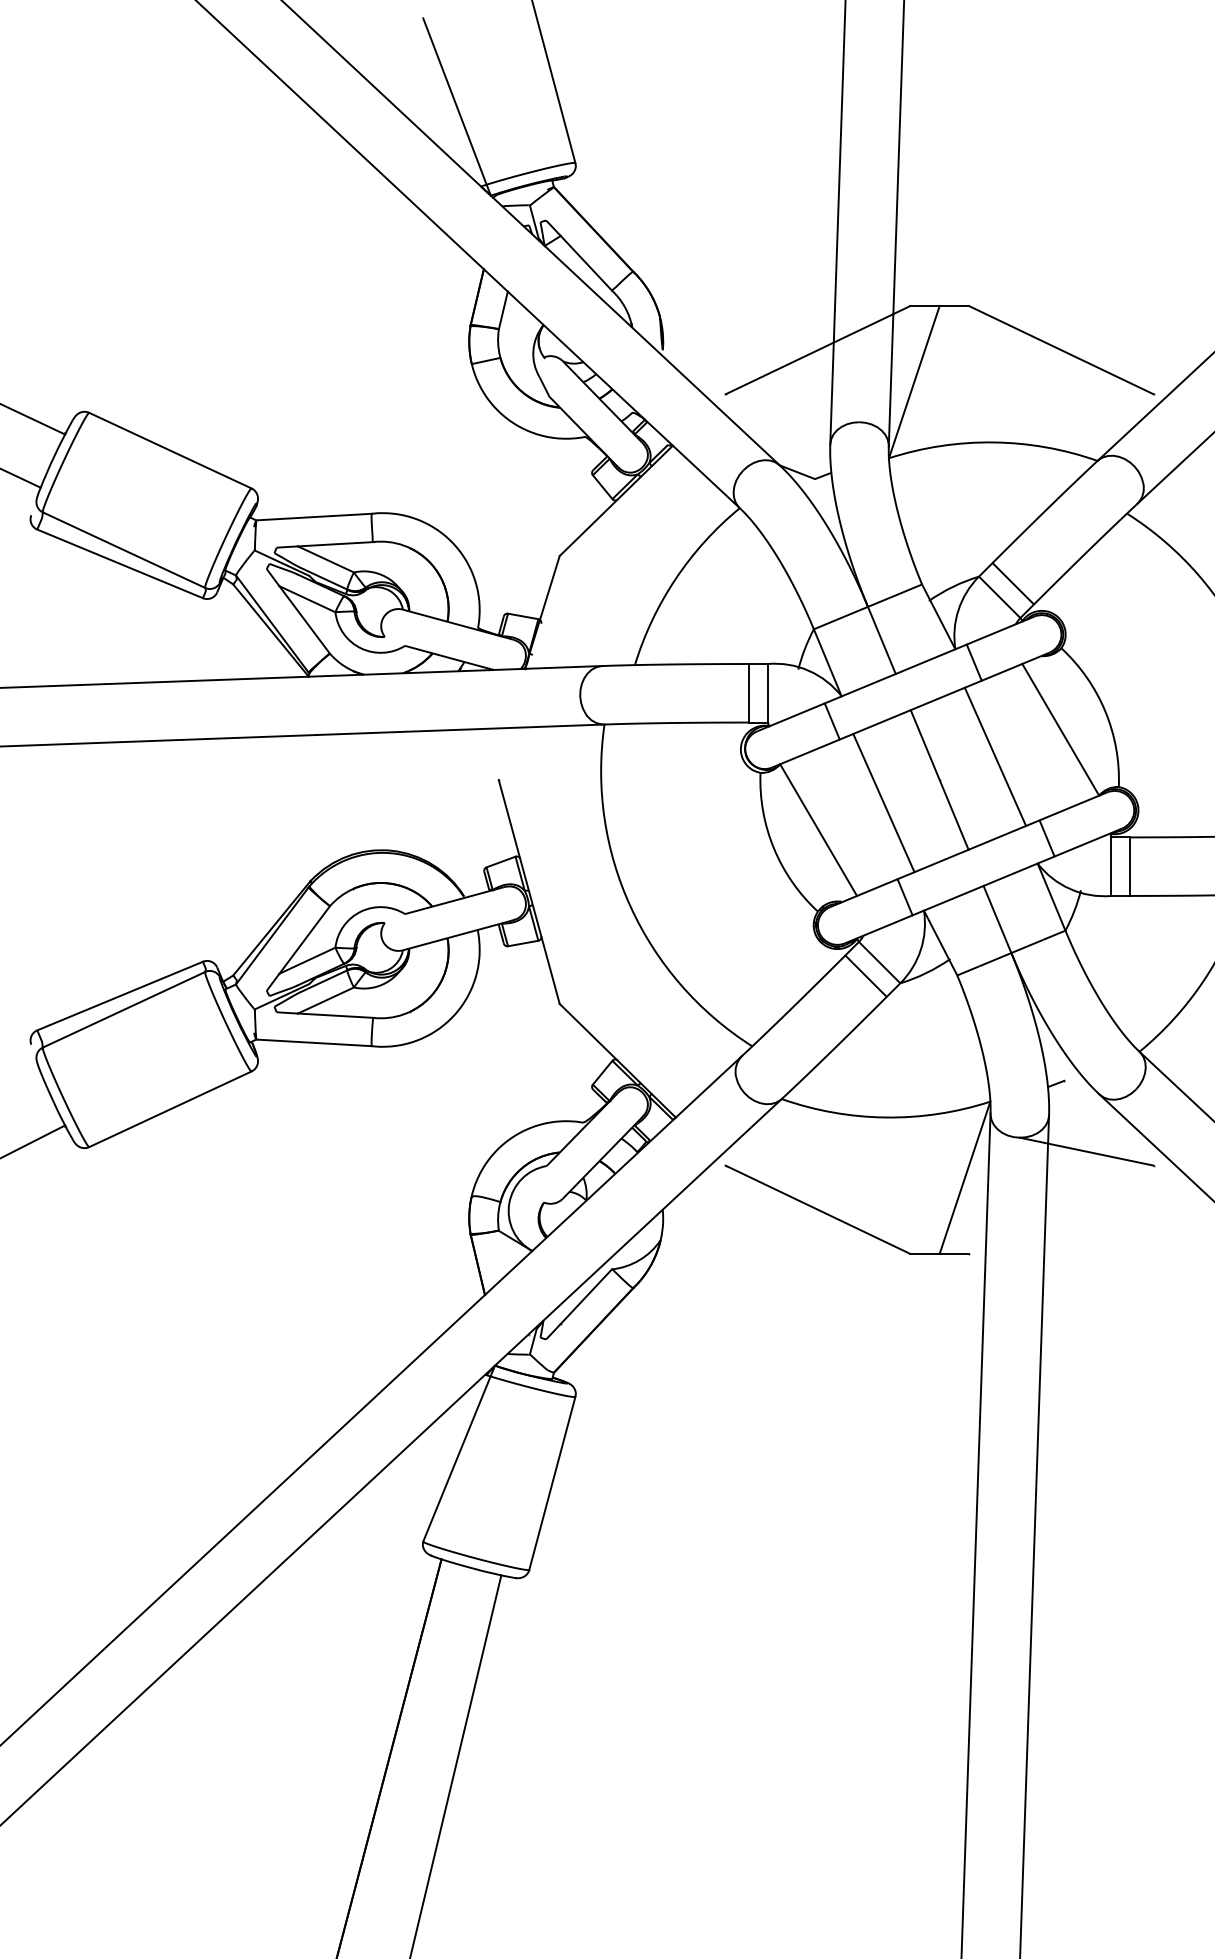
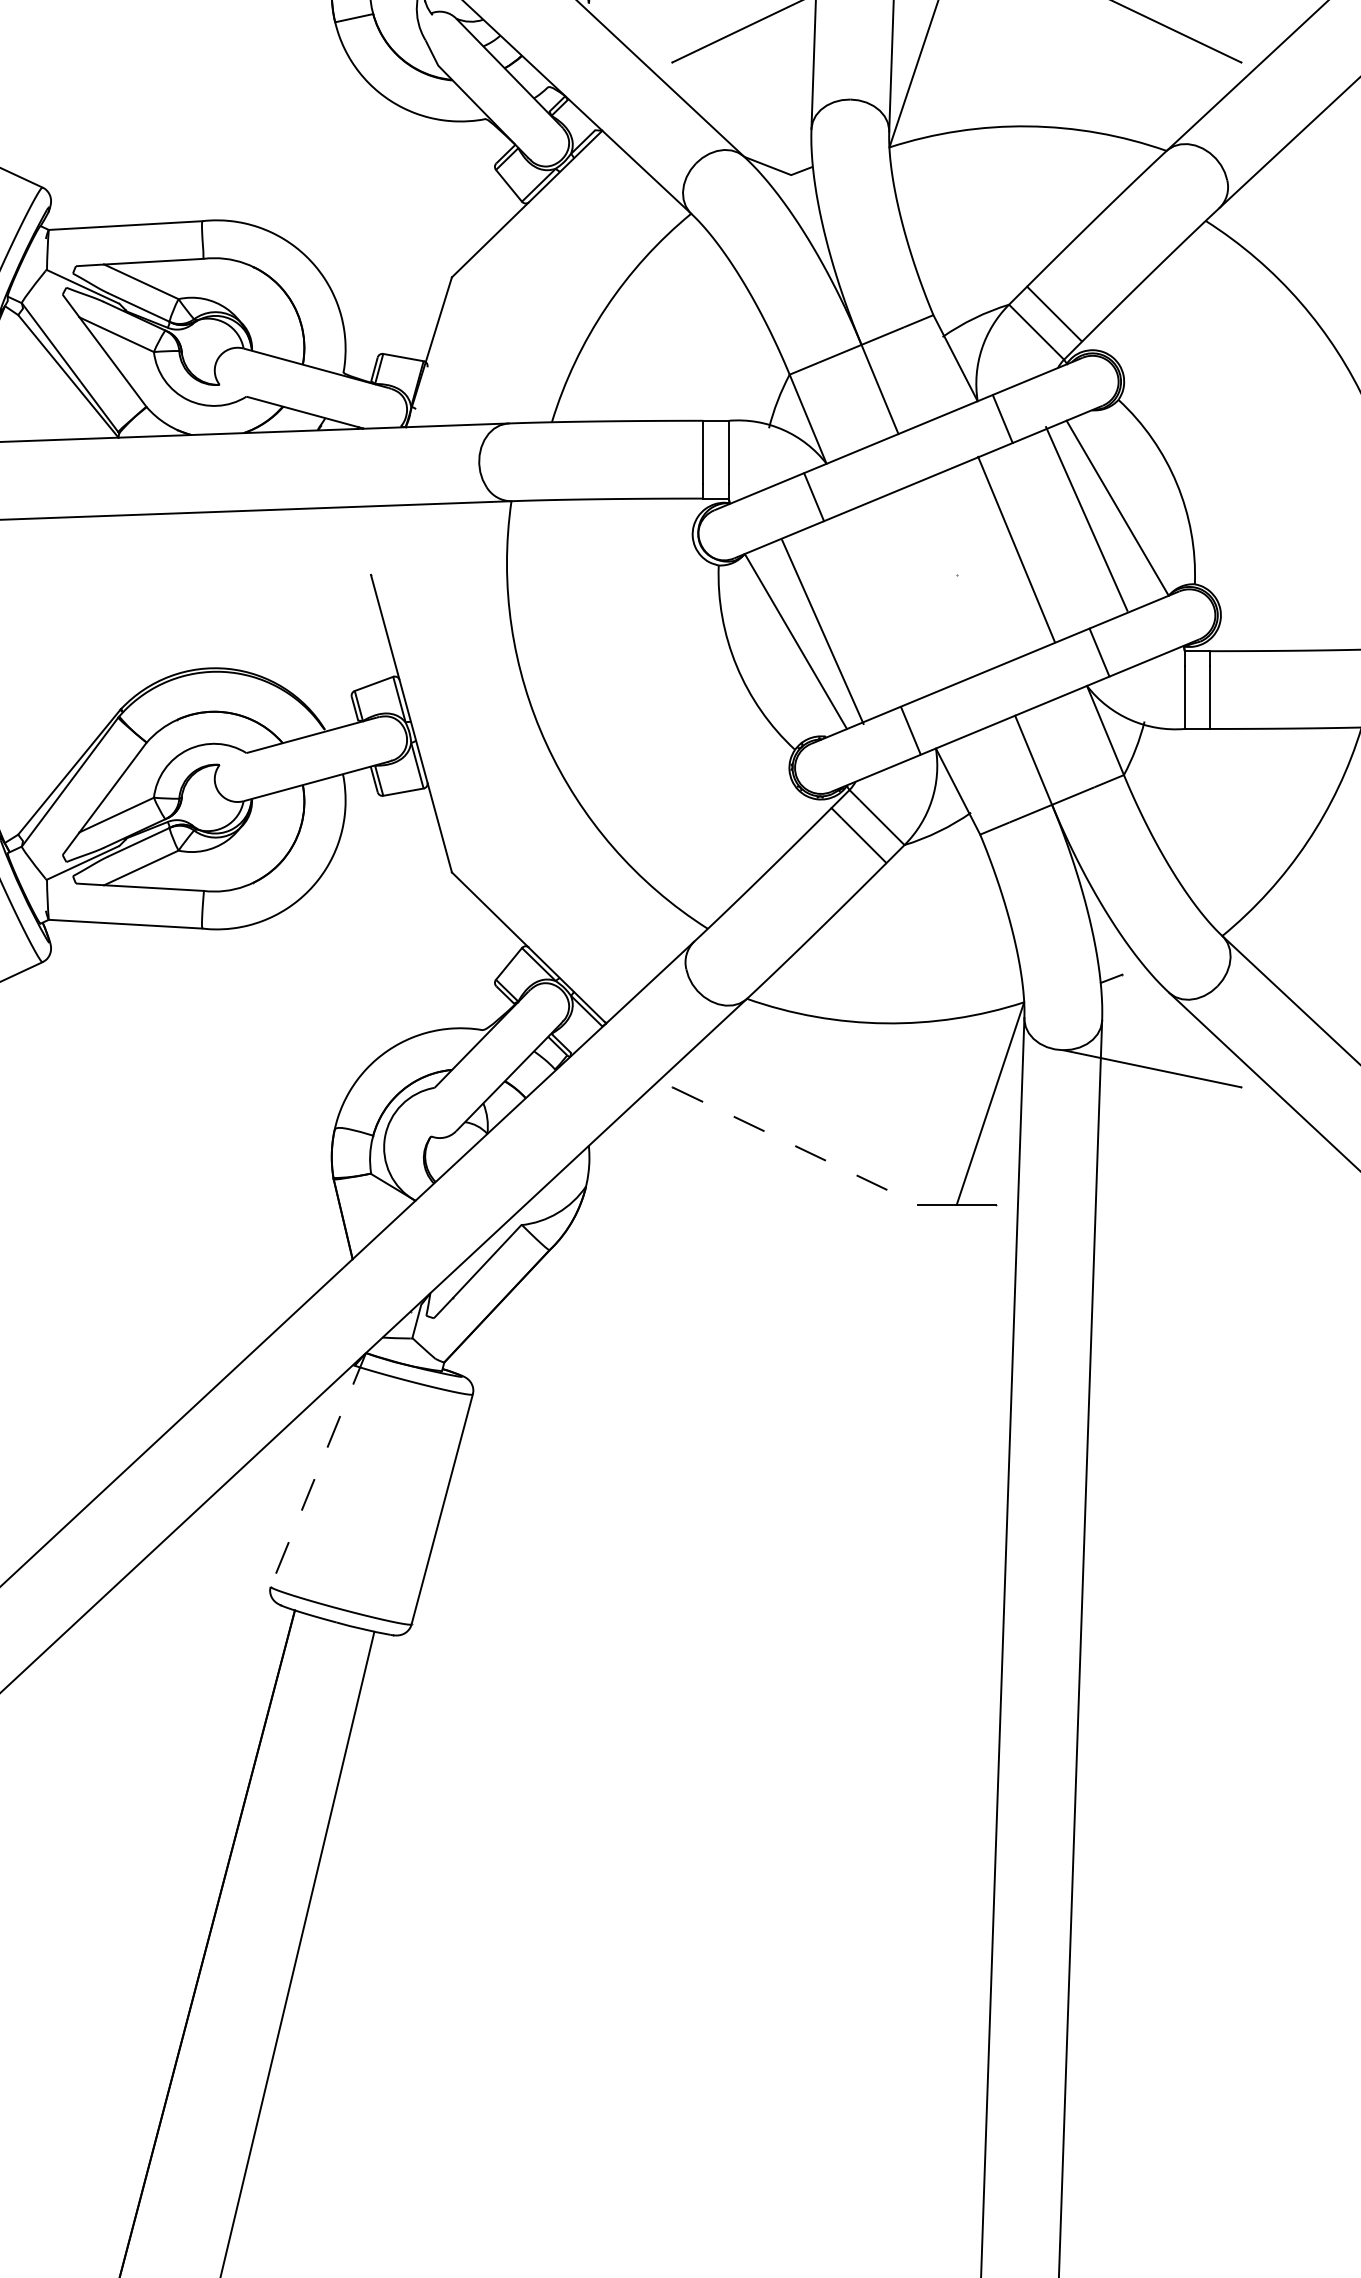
line: (995, 756) -> (1086, 518), moved
line: (939, 779) -> (1016, 549), moved
line: (883, 802) -> (822, 631), moved
line: (818, 1210) -> (795, 1146), solid -> dashed
line: (458, 1454) -> (317, 1471), solid -> dashed

